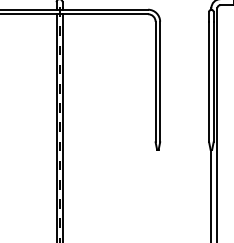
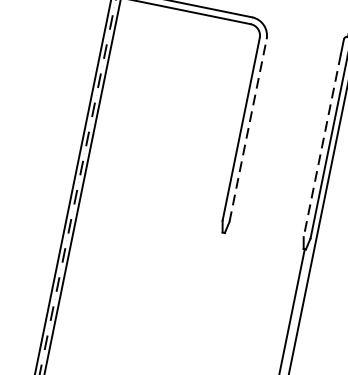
line: (160, 81) -> (248, 129), solid -> dashed
line: (209, 82) -> (322, 146), solid -> dashed

